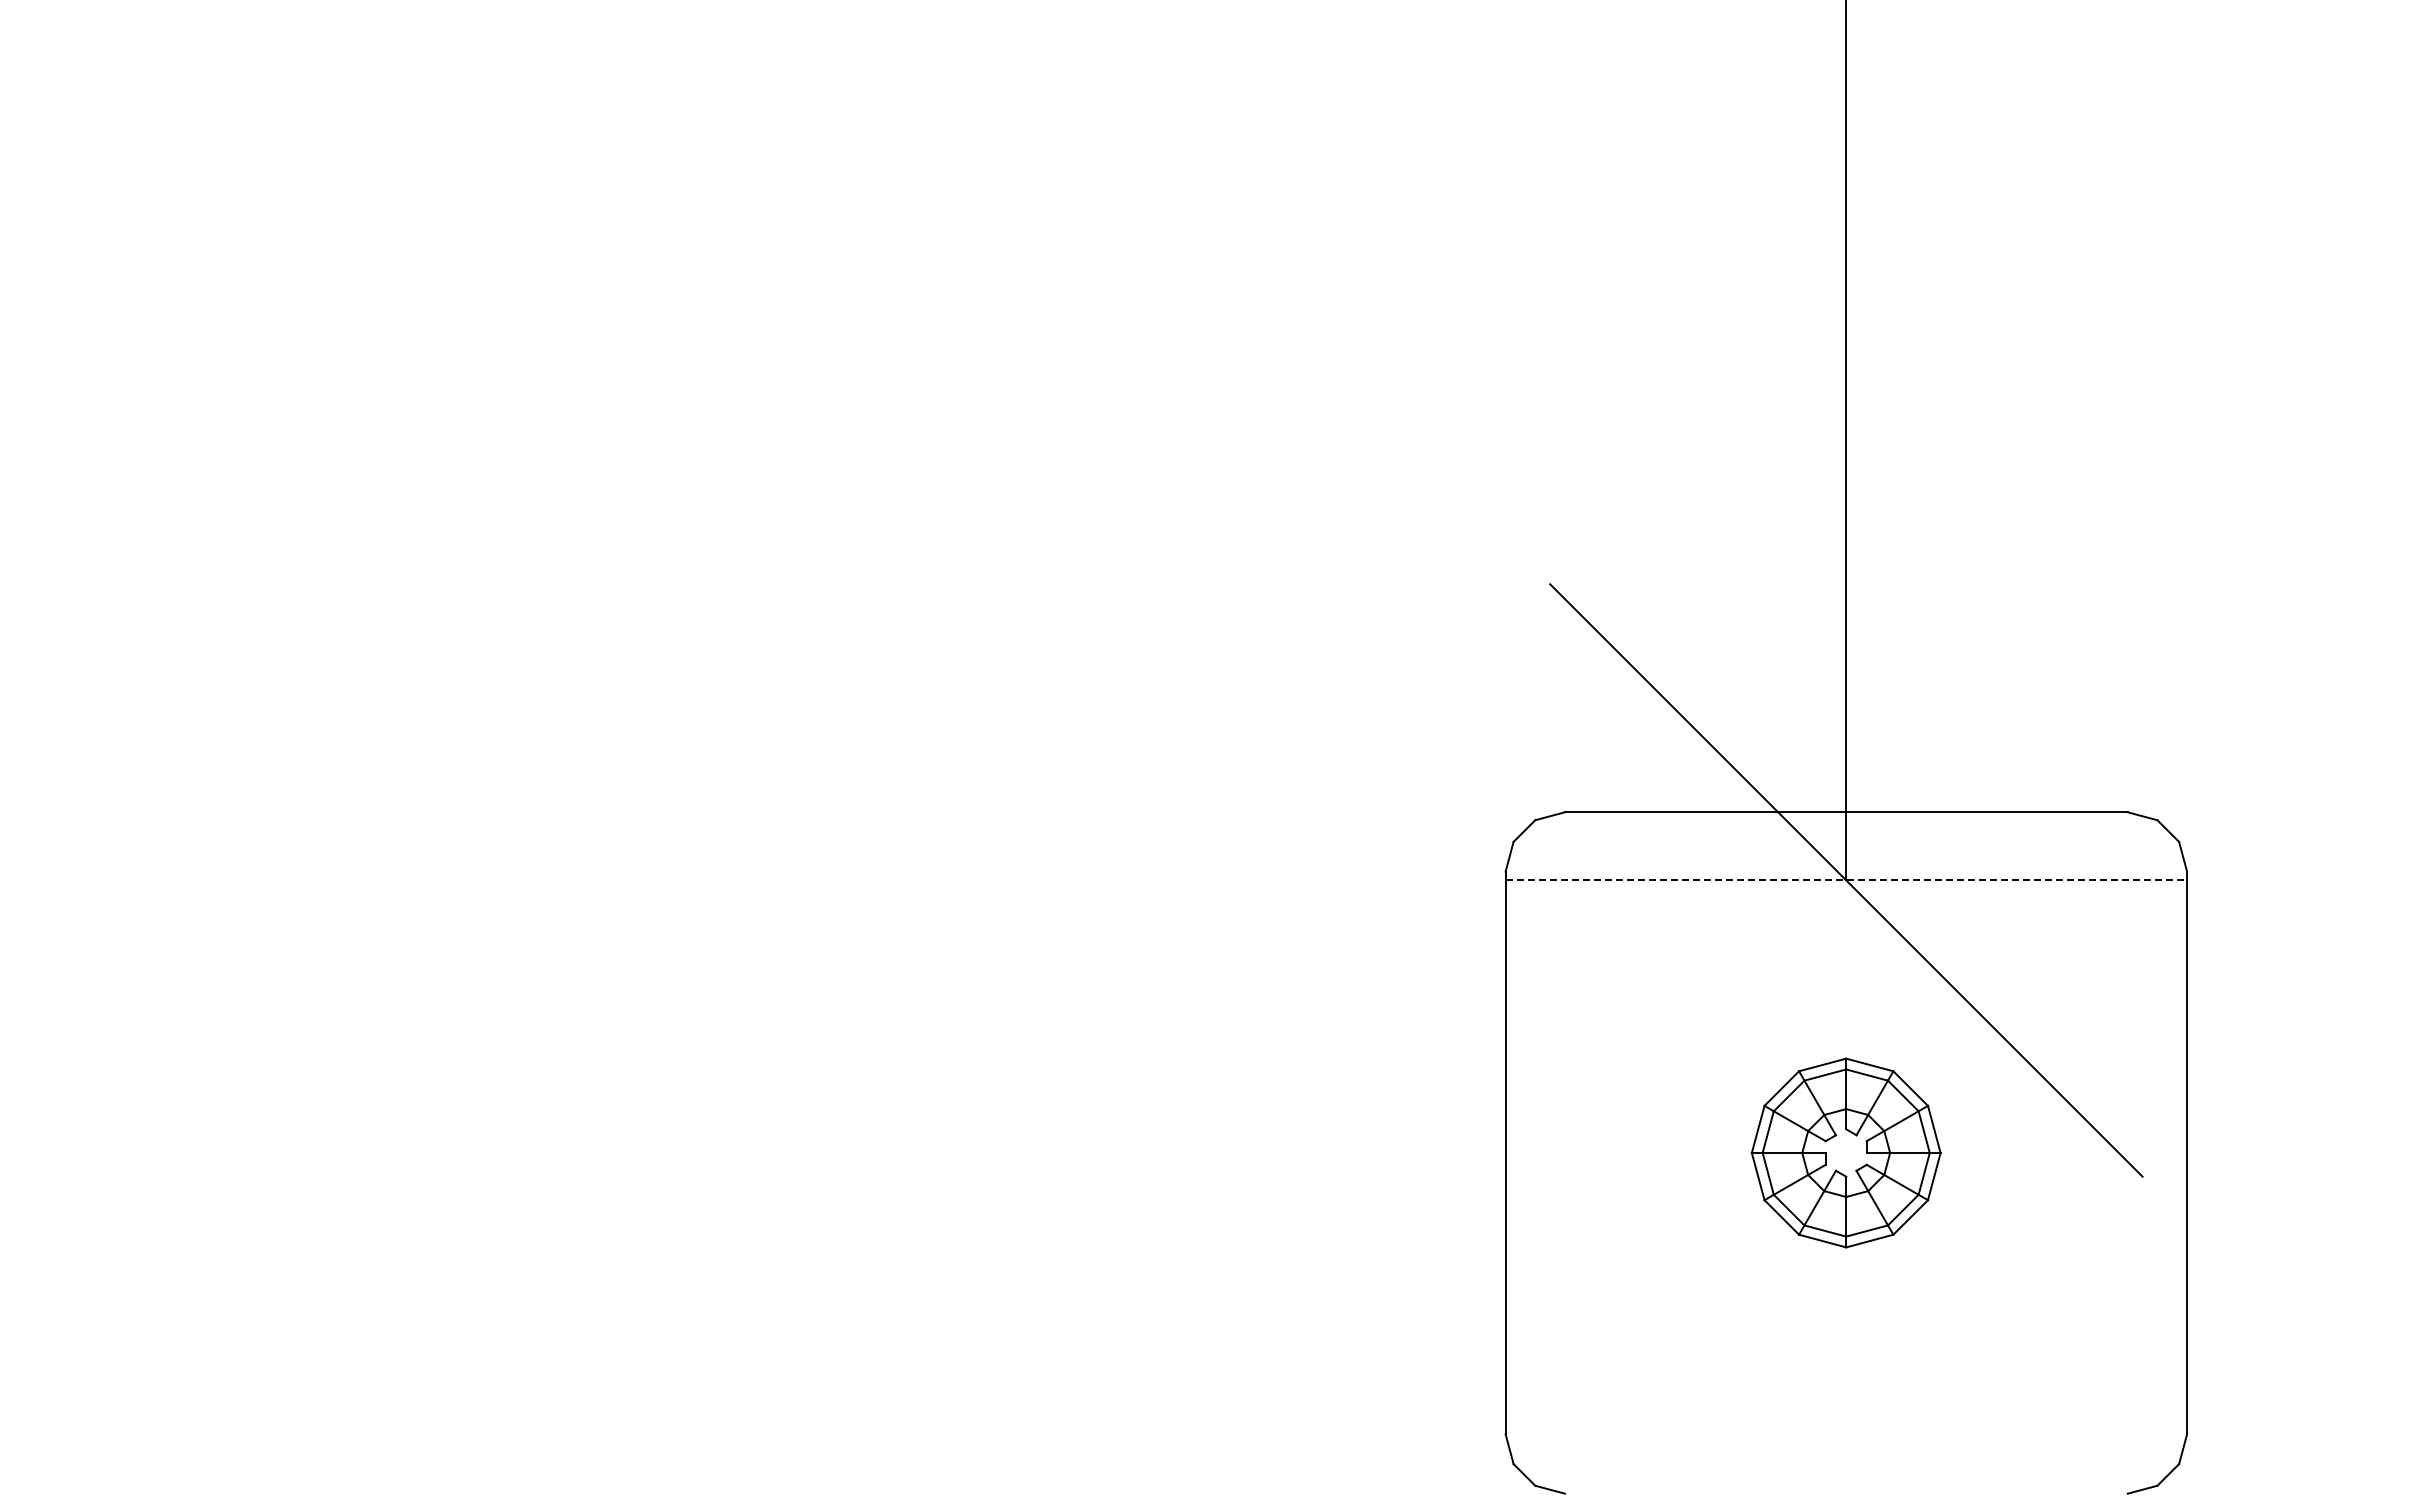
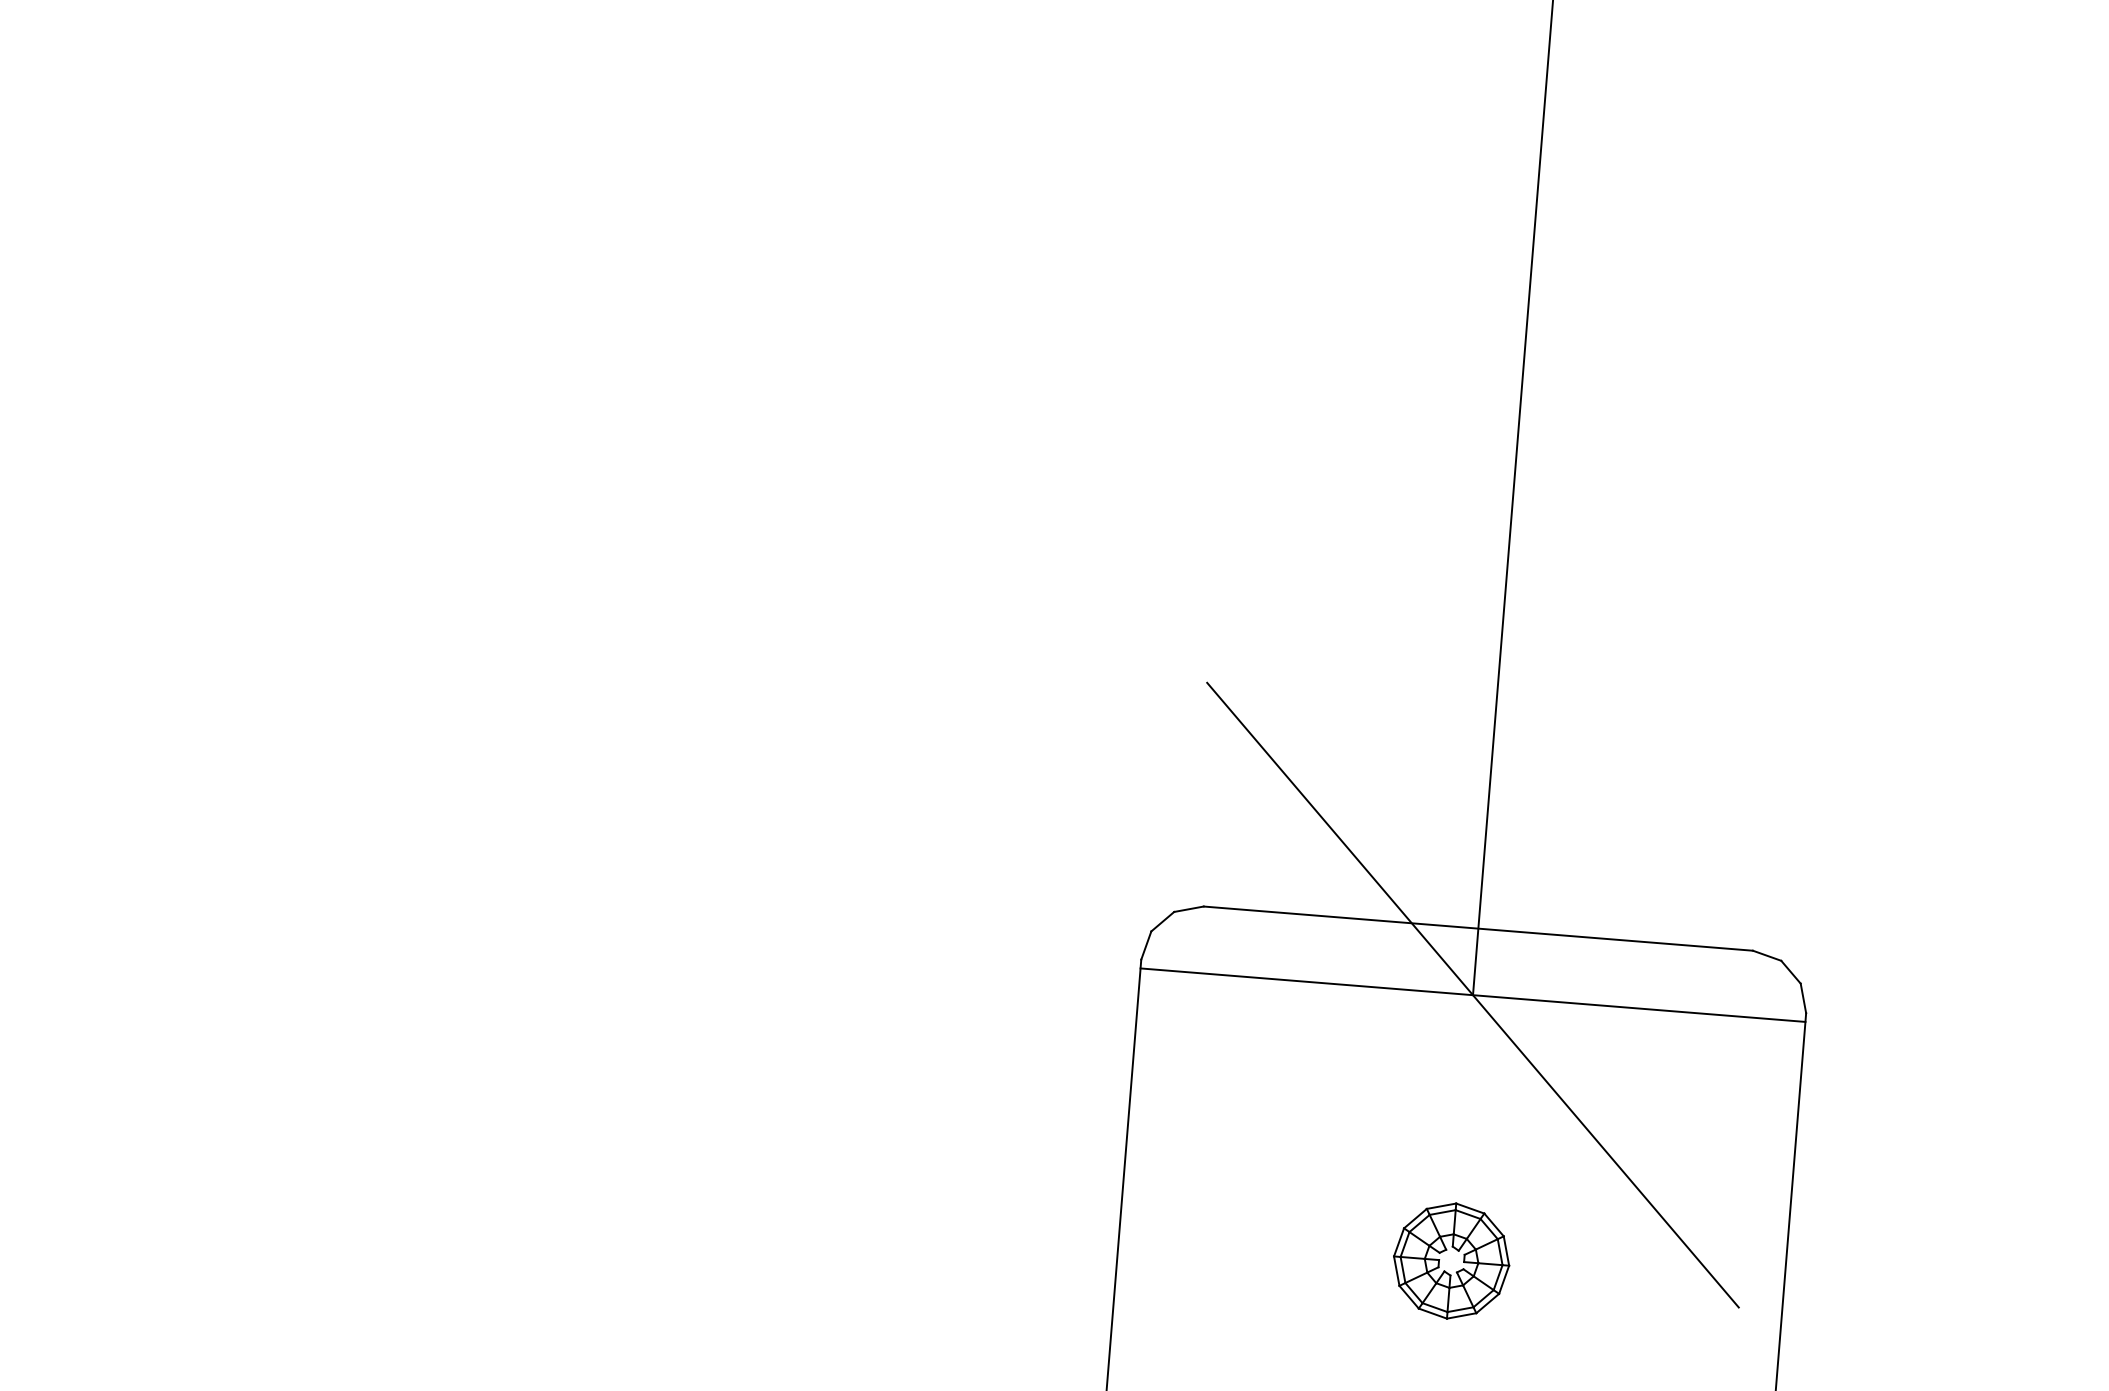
line: (1846, 880) -> (1473, 995), dashed -> solid
part: (1846, 1152) -> (1451, 1260), size x0.62

